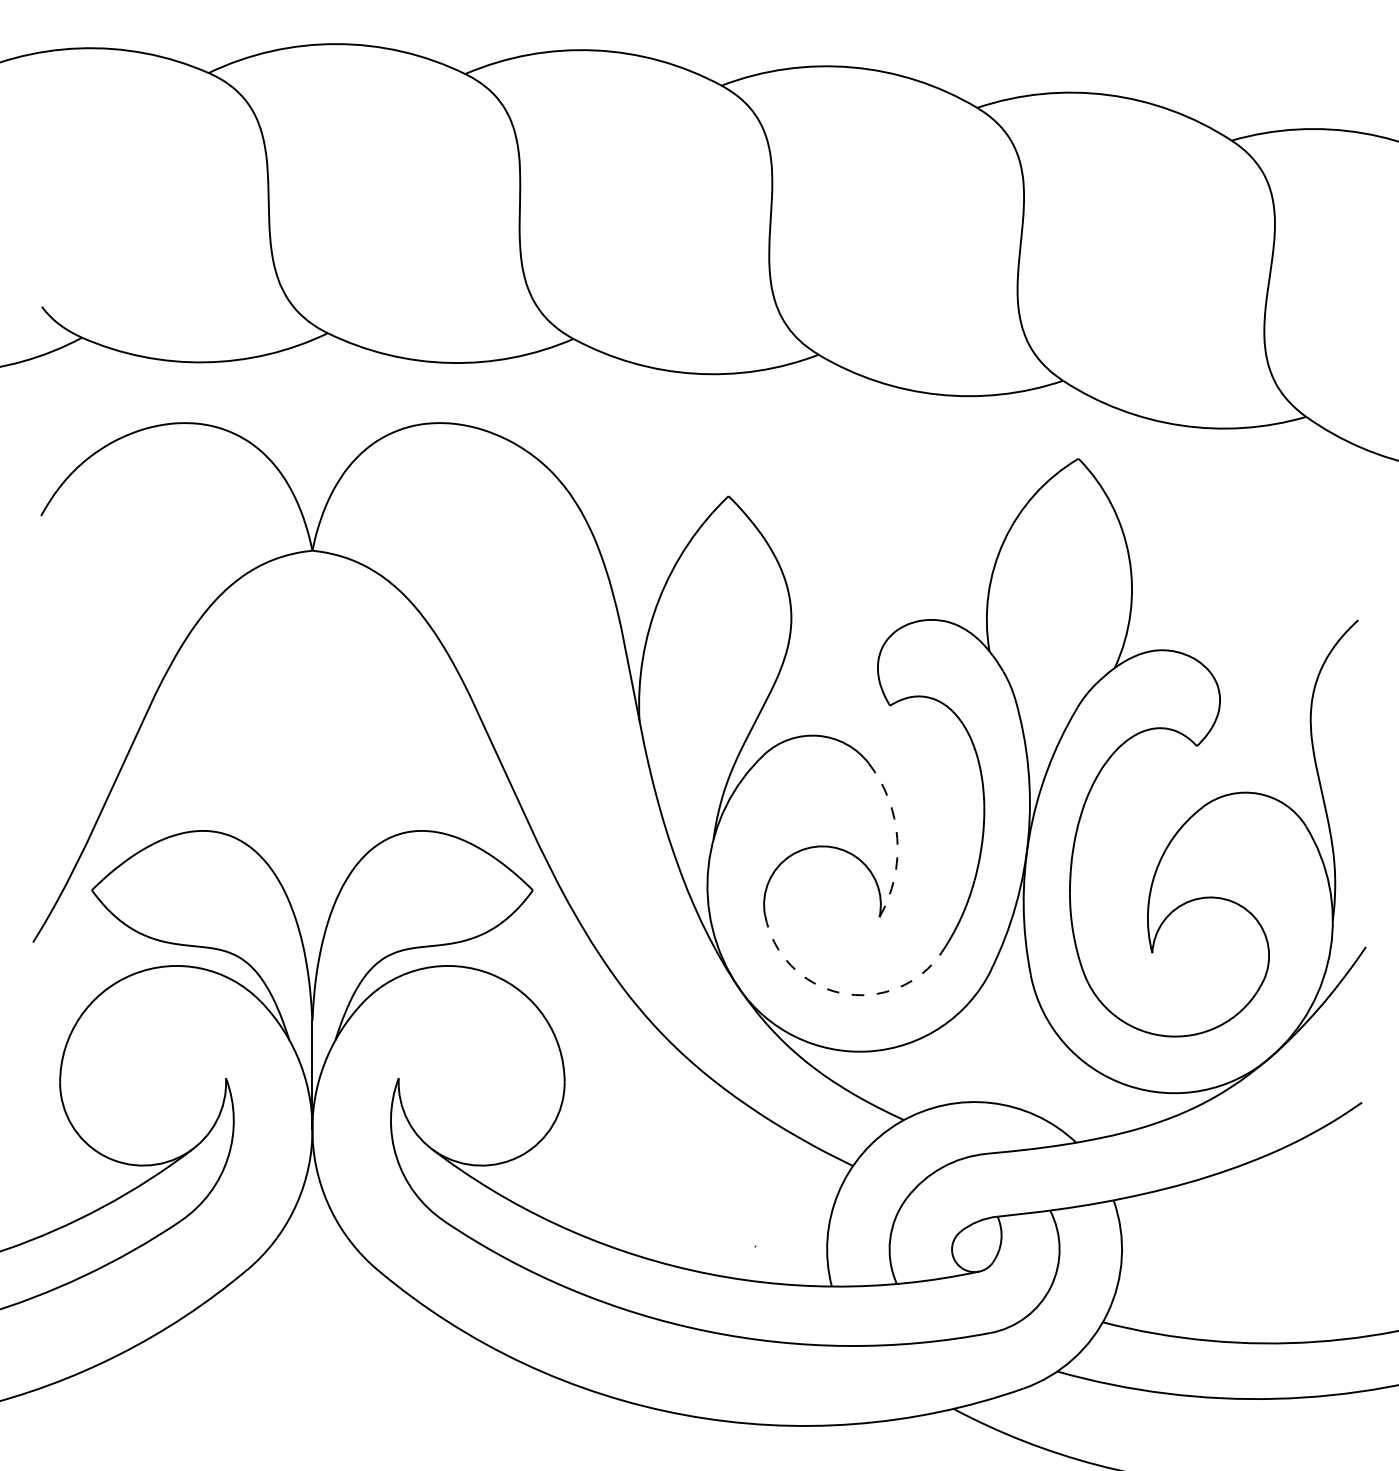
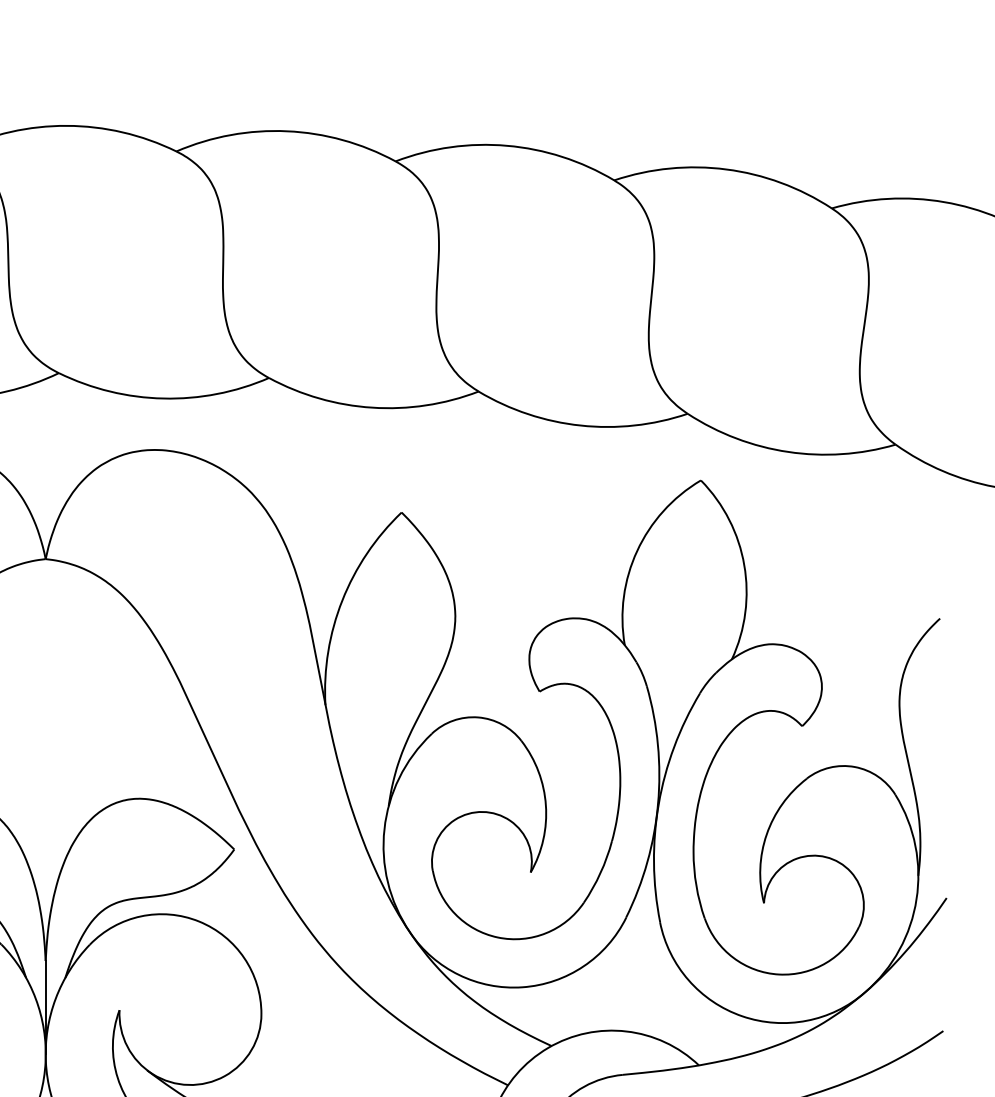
arc: (897, 838) -> (546, 805), dashed -> solid
arc: (841, 993) -> (498, 937), dashed -> solid

